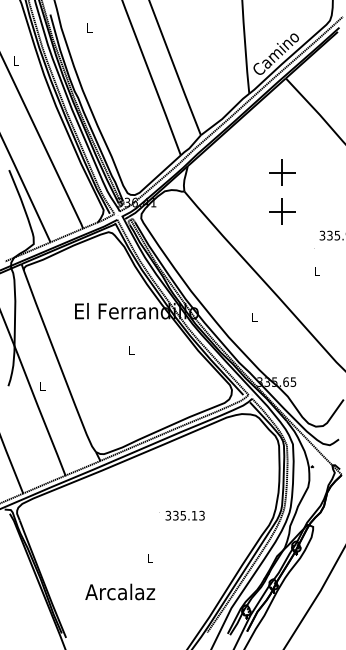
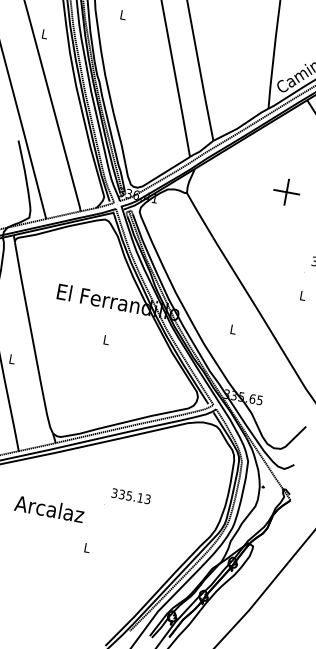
part: (282, 211) -> (279, 230), removed
text: (184, 515) -> (130, 495), moved
text: (120, 591) -> (49, 508), moved

